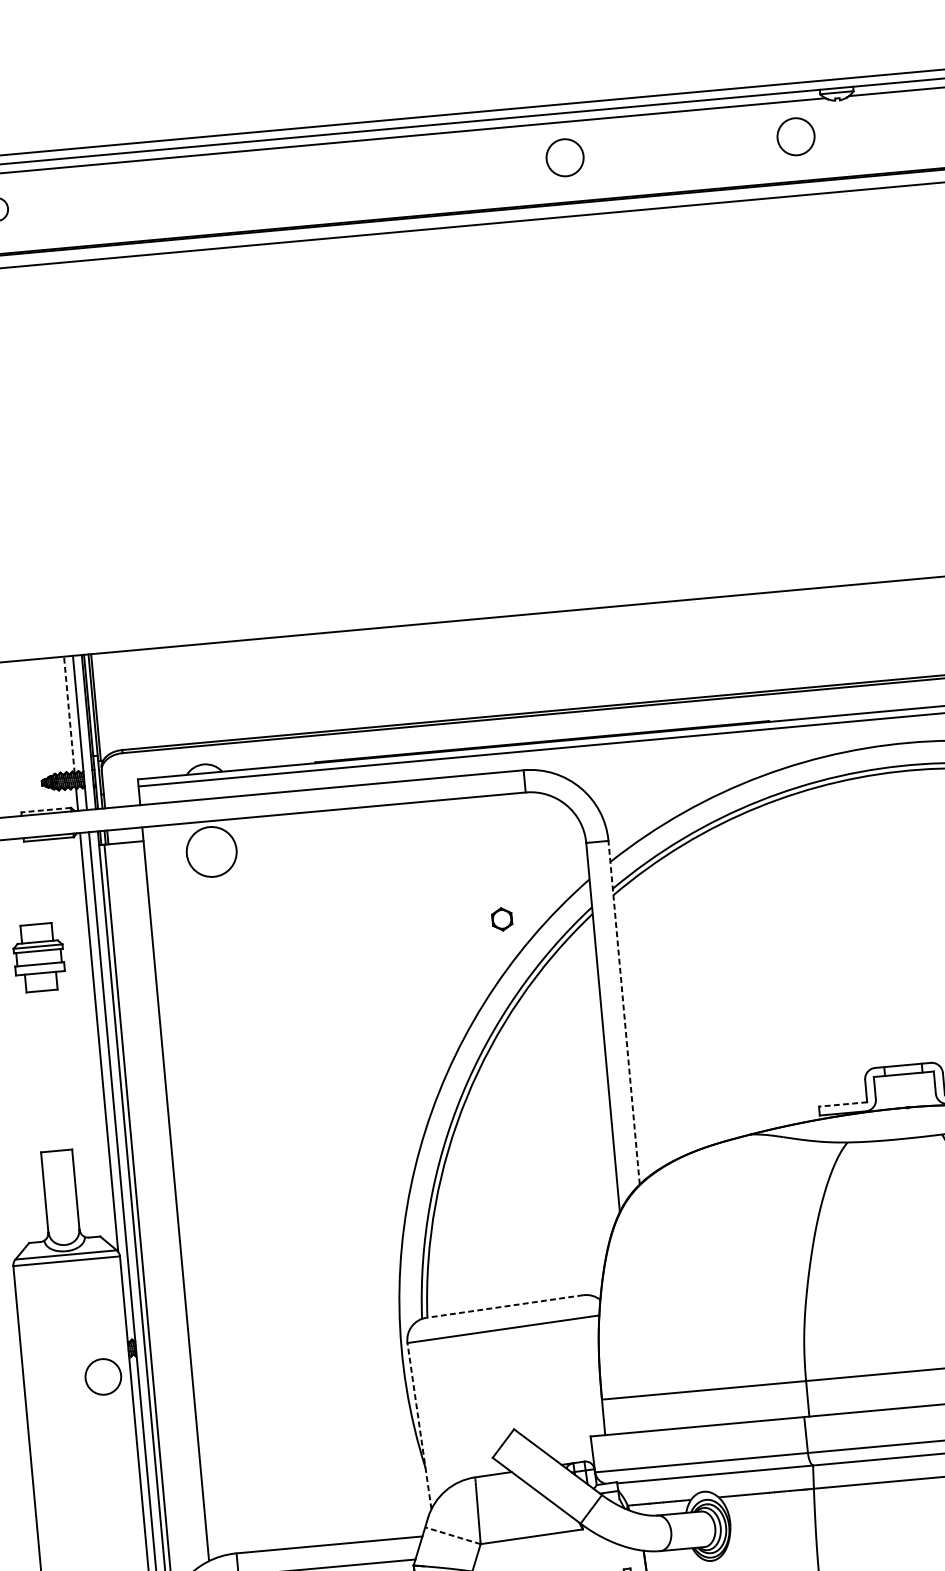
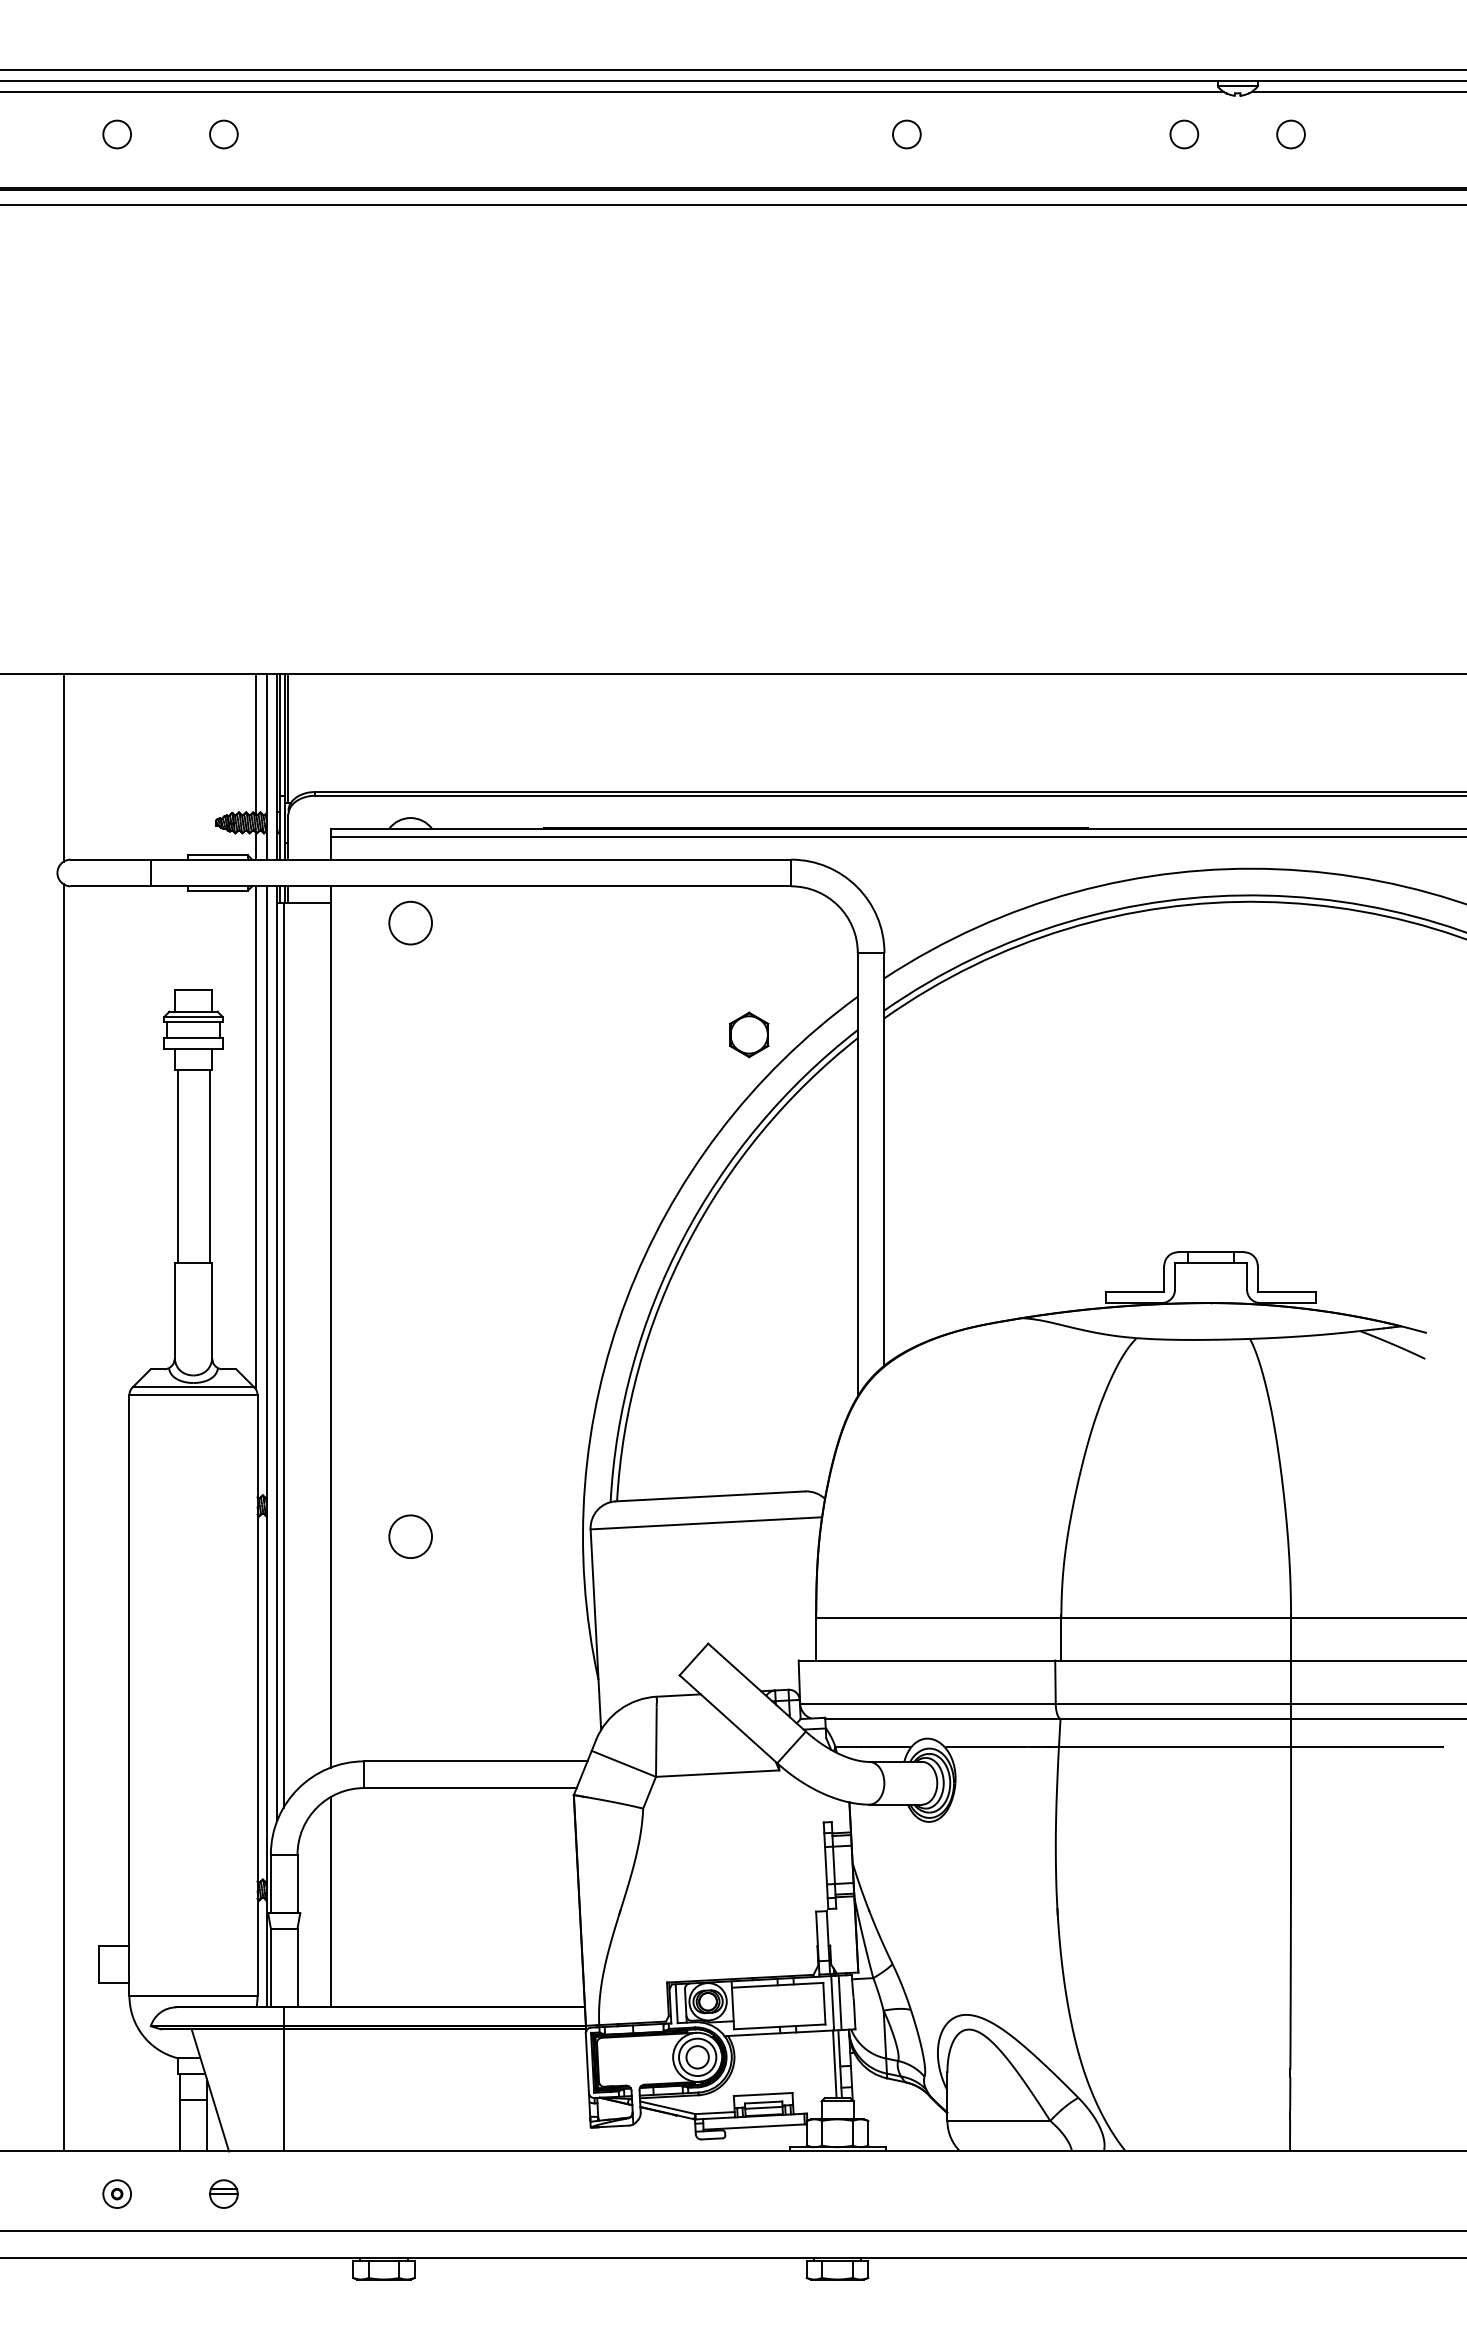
circle: (884, 128) -> (1290, 134), added
circle: (796, 136) -> (1184, 134), size x0.62
circle: (564, 157) -> (906, 134), size x0.62
line: (69, 714) -> (255, 744), dashed -> solid
line: (46, 810) -> (218, 855), dashed -> solid
circle: (211, 851) -> (410, 922), size x0.71
part: (502, 918) -> (749, 1034), size x1.67
line: (624, 1012) -> (884, 1158), dashed -> solid
line: (62, 1069) -> (209, 1166), added
line: (36, 1072) -> (177, 1166), added
line: (843, 1104) -> (1135, 1292), dashed -> solid
line: (504, 1306) -> (710, 1496), dashed -> solid
circle: (103, 1376) -> (410, 1536), moved
line: (419, 1426) -> (595, 1629), dashed -> solid
line: (452, 1535) -> (623, 1763), dashed -> solid

